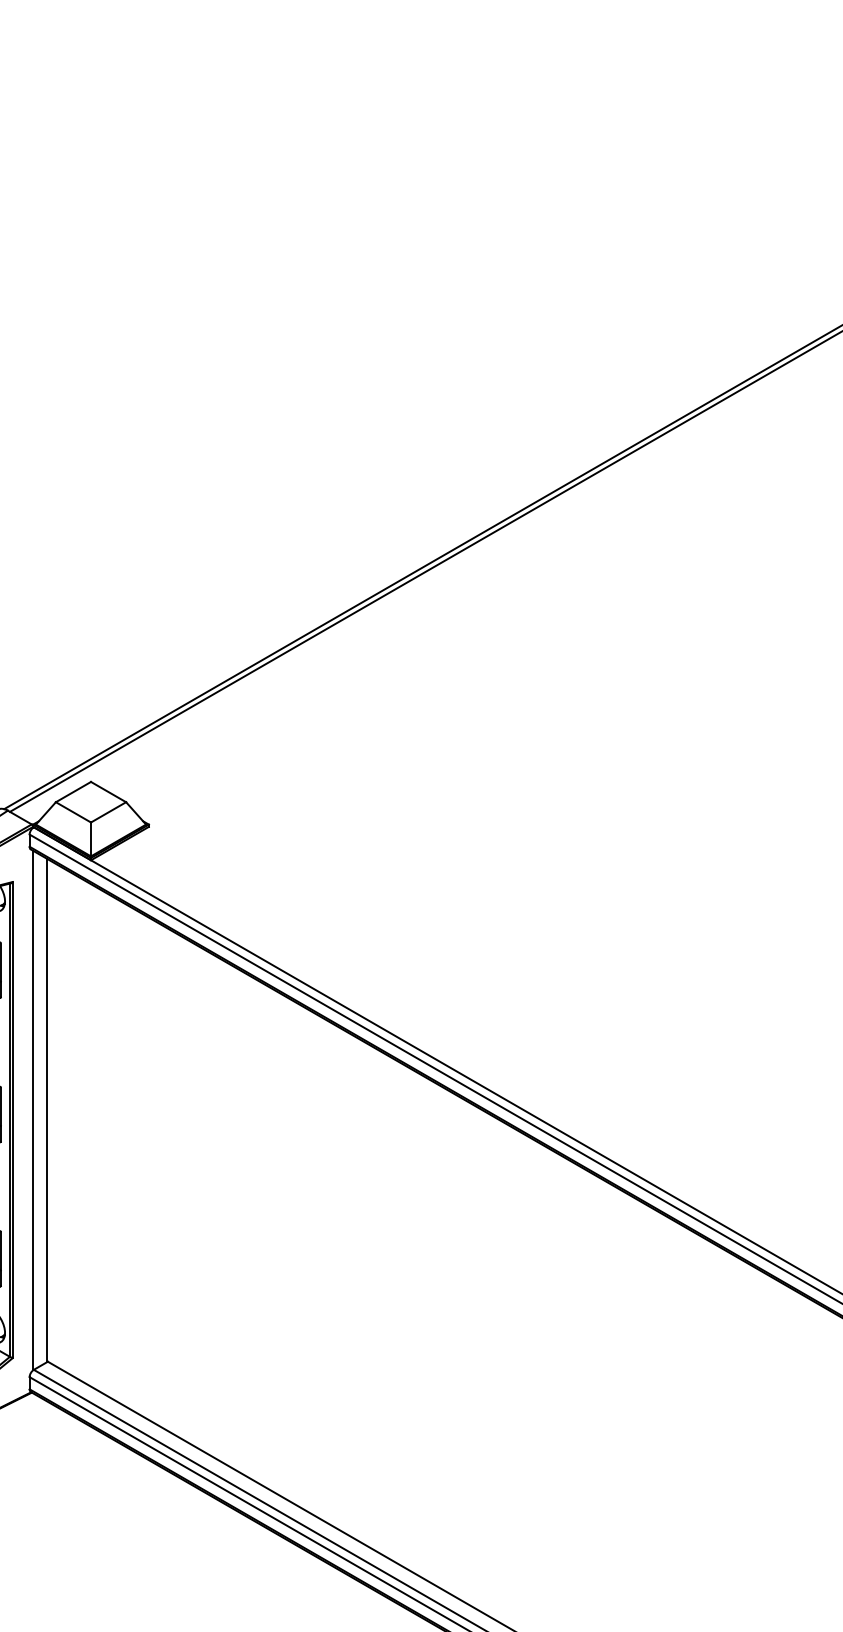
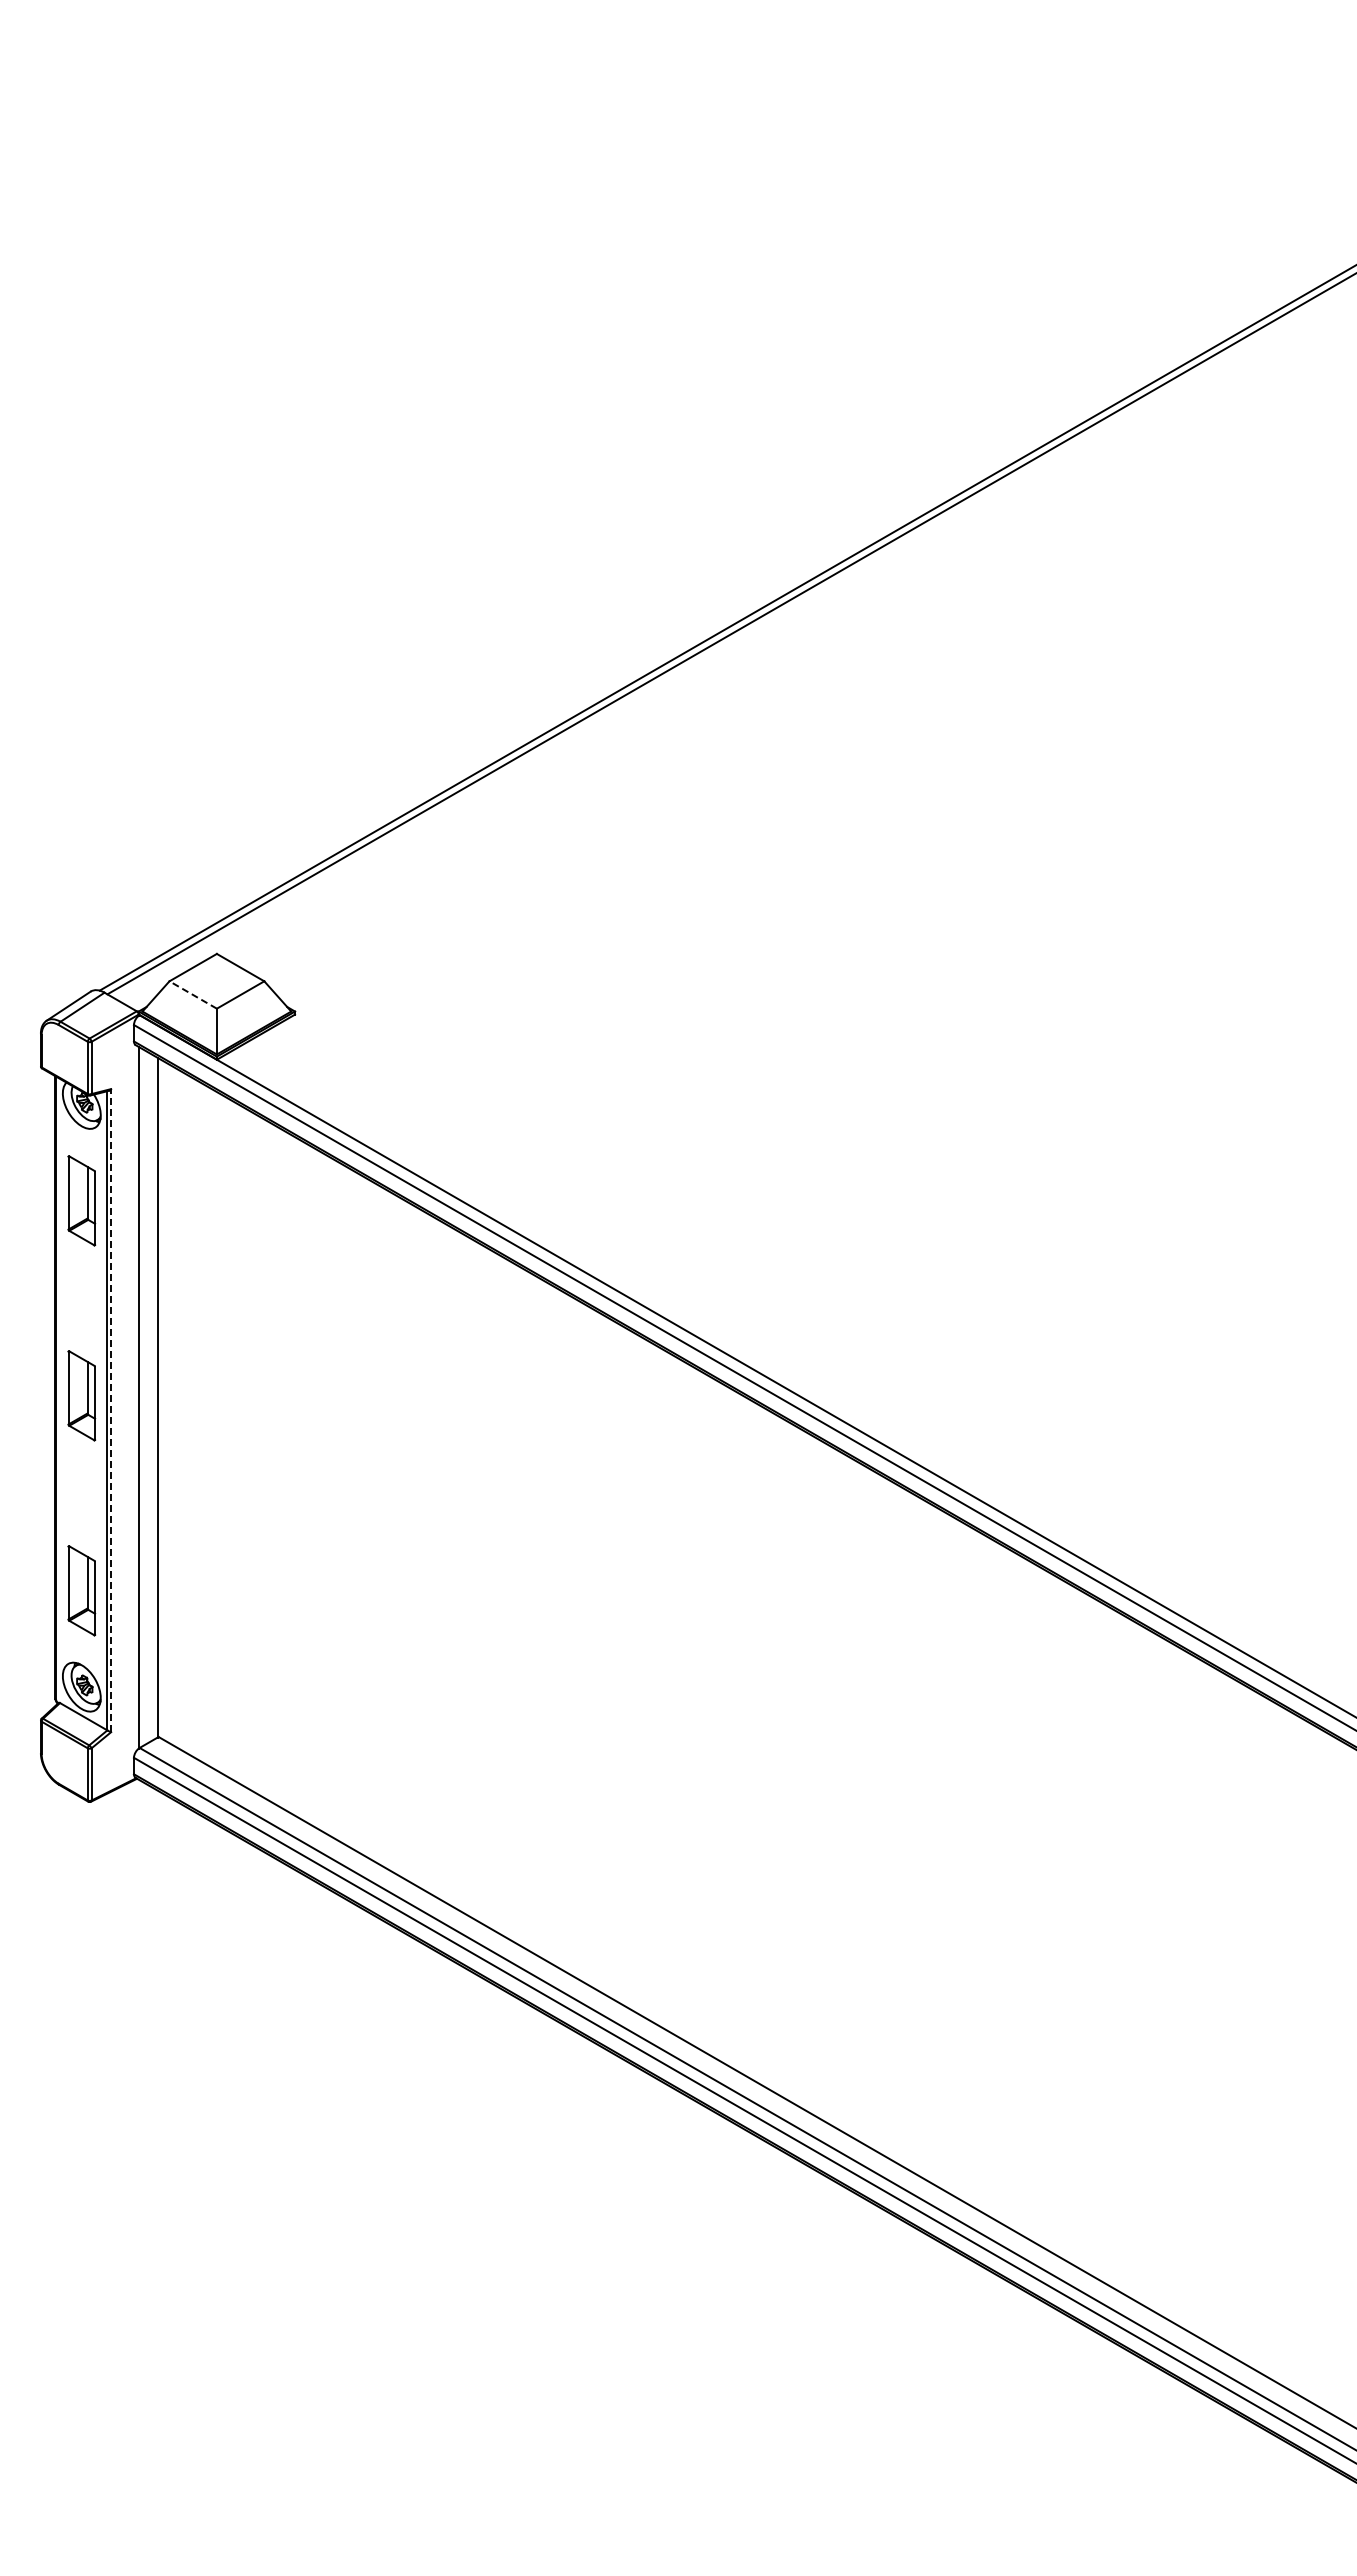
line: (72, 811) -> (192, 994), solid -> dashed
line: (12, 1119) -> (111, 1410), solid -> dashed

